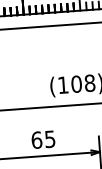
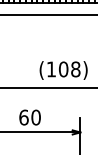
text: (49, 139) -> (35, 117), 65 -> 60

